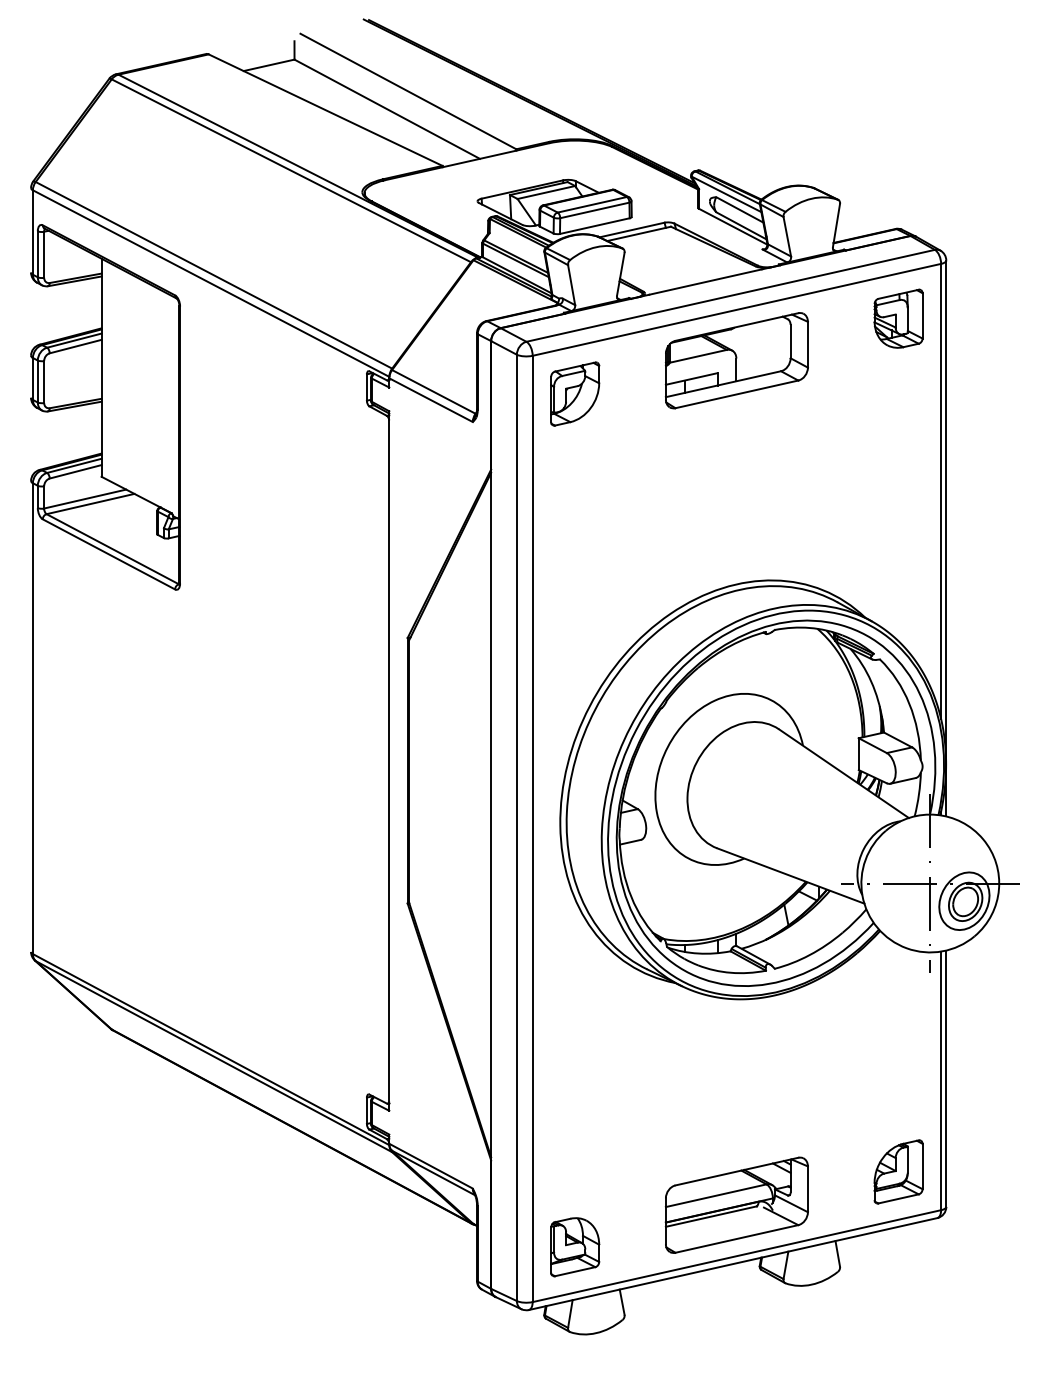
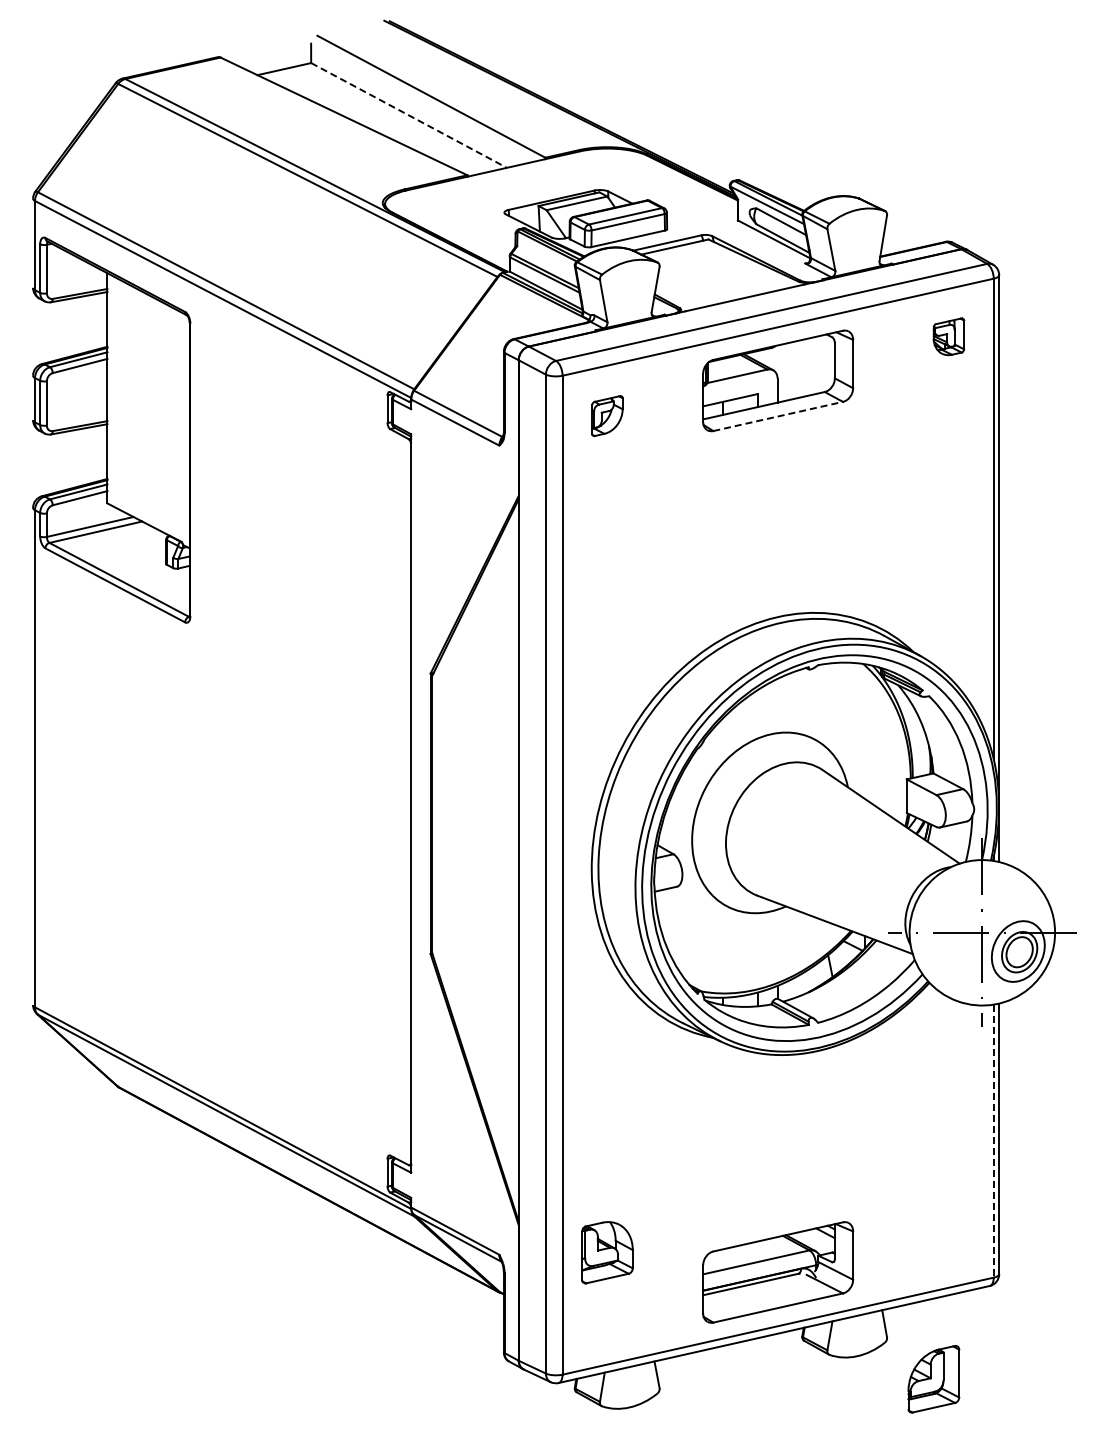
line: (387, 109) -> (409, 115), solid -> dashed
part: (898, 318) -> (948, 336), size x0.6
part: (575, 393) -> (607, 415), size x0.6
line: (737, 394) -> (778, 416), solid -> dashed
line: (940, 1081) -> (993, 1141), solid -> dashed
part: (898, 1172) -> (933, 1379), moved
part: (575, 1246) -> (607, 1252), moved

